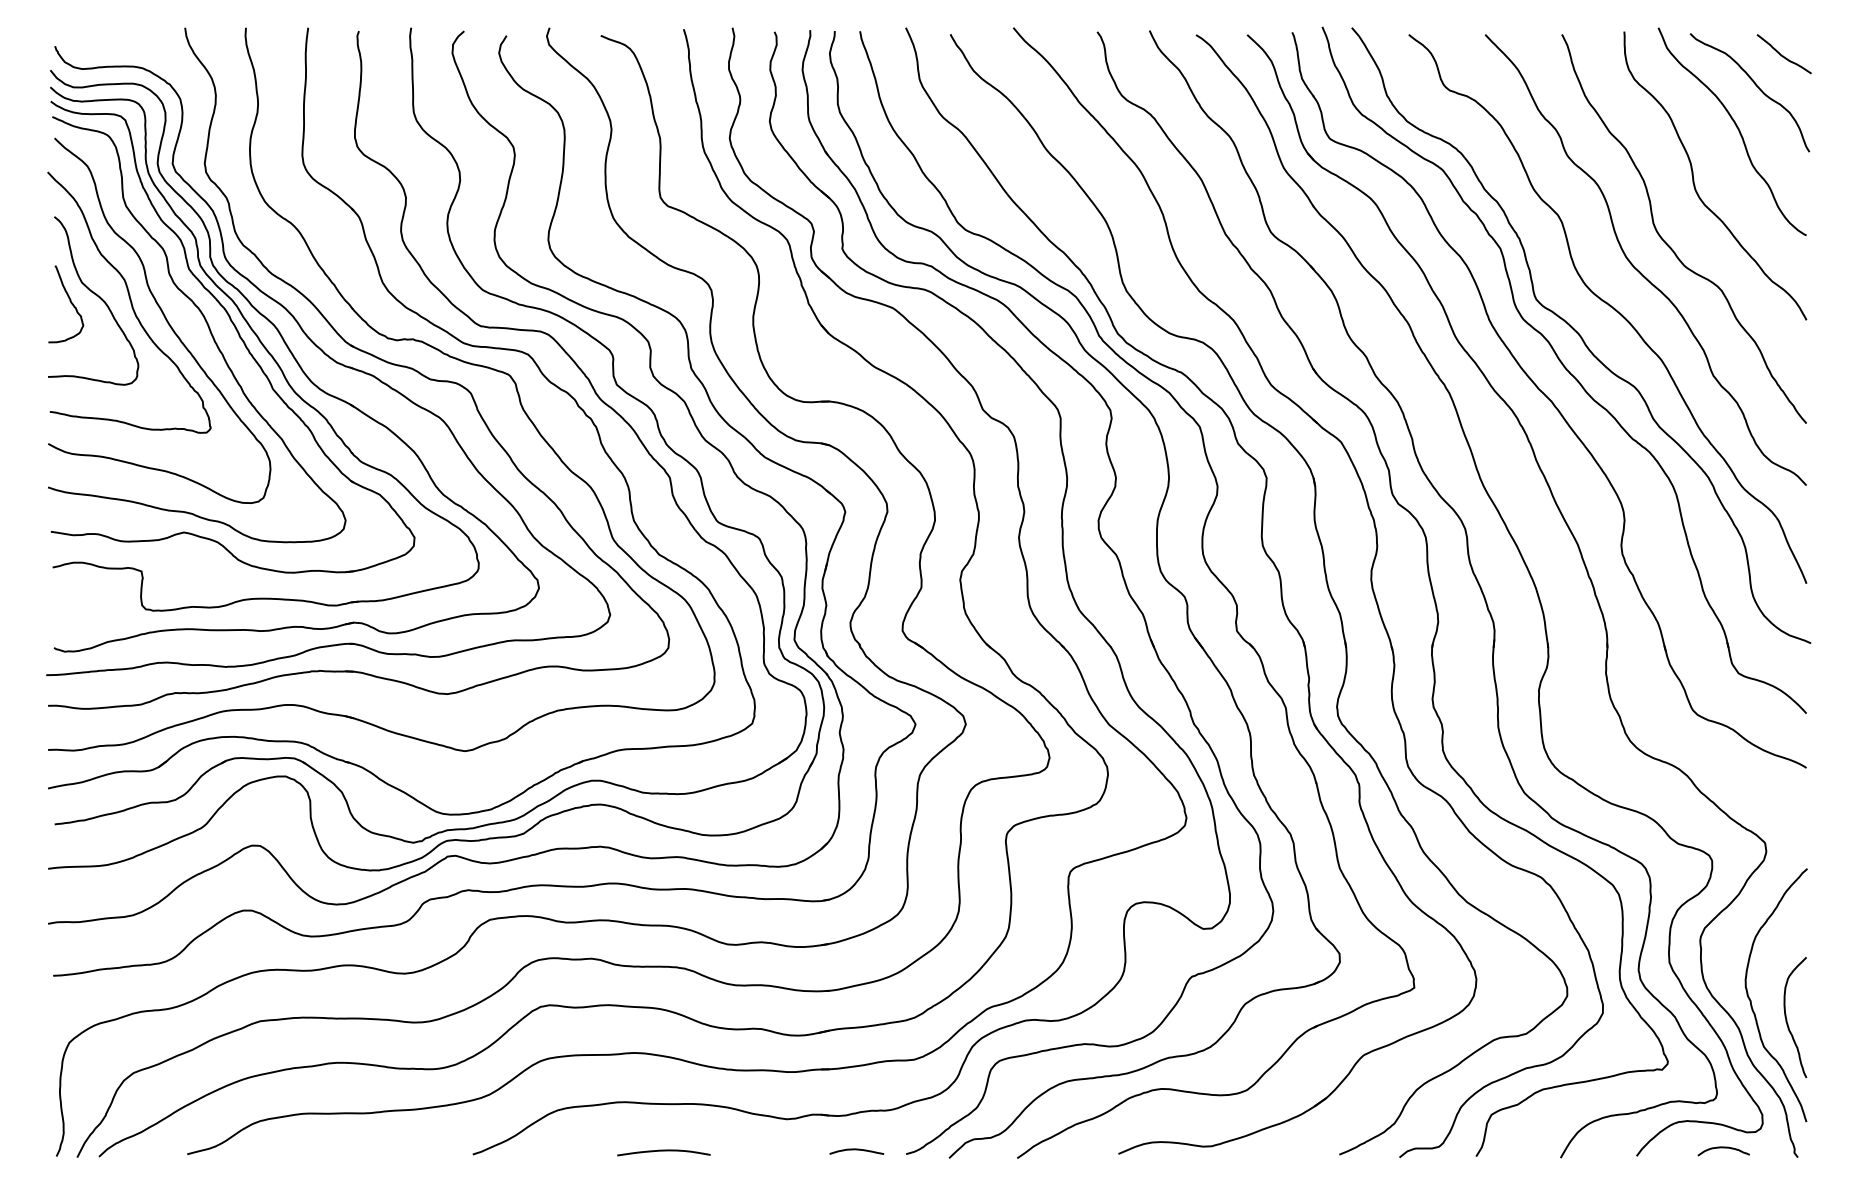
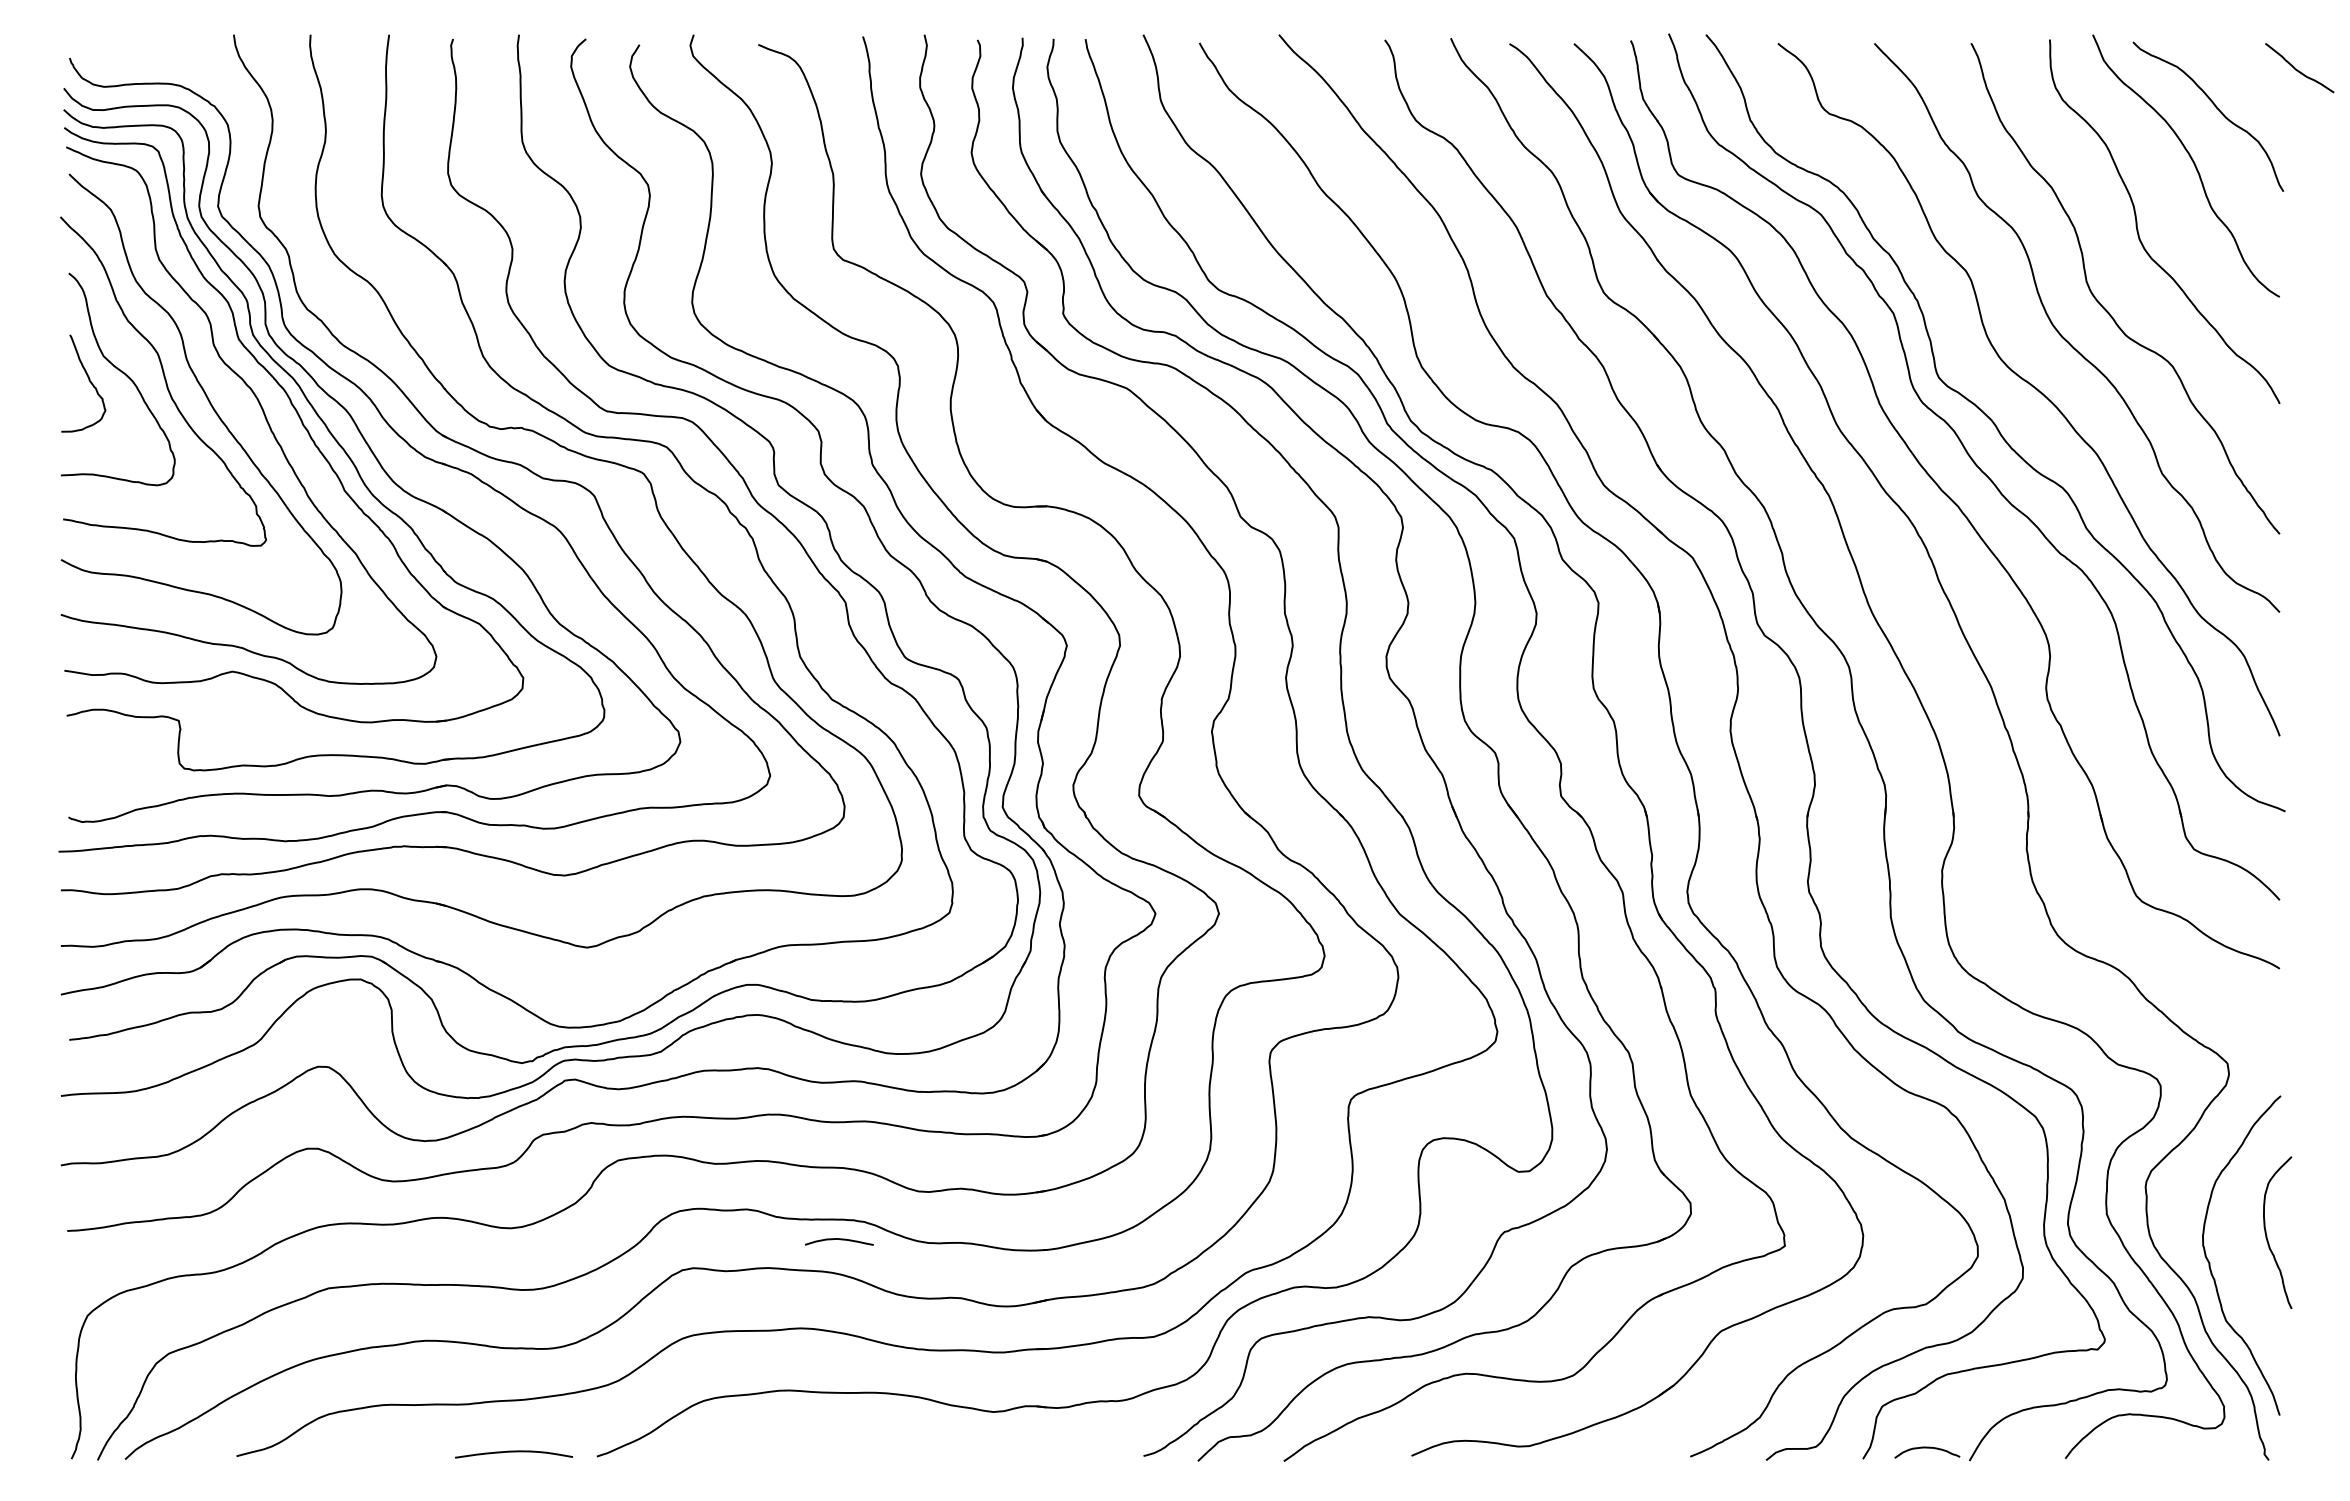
curve: (1784, 56) -> (2299, 70), moved
curve: (1787, 1019) -> (2267, 1235), moved
curve: (1723, 1148) -> (1927, 1448), moved
curve: (857, 1150) -> (840, 1240), moved
curve: (663, 1151) -> (513, 1452), moved

